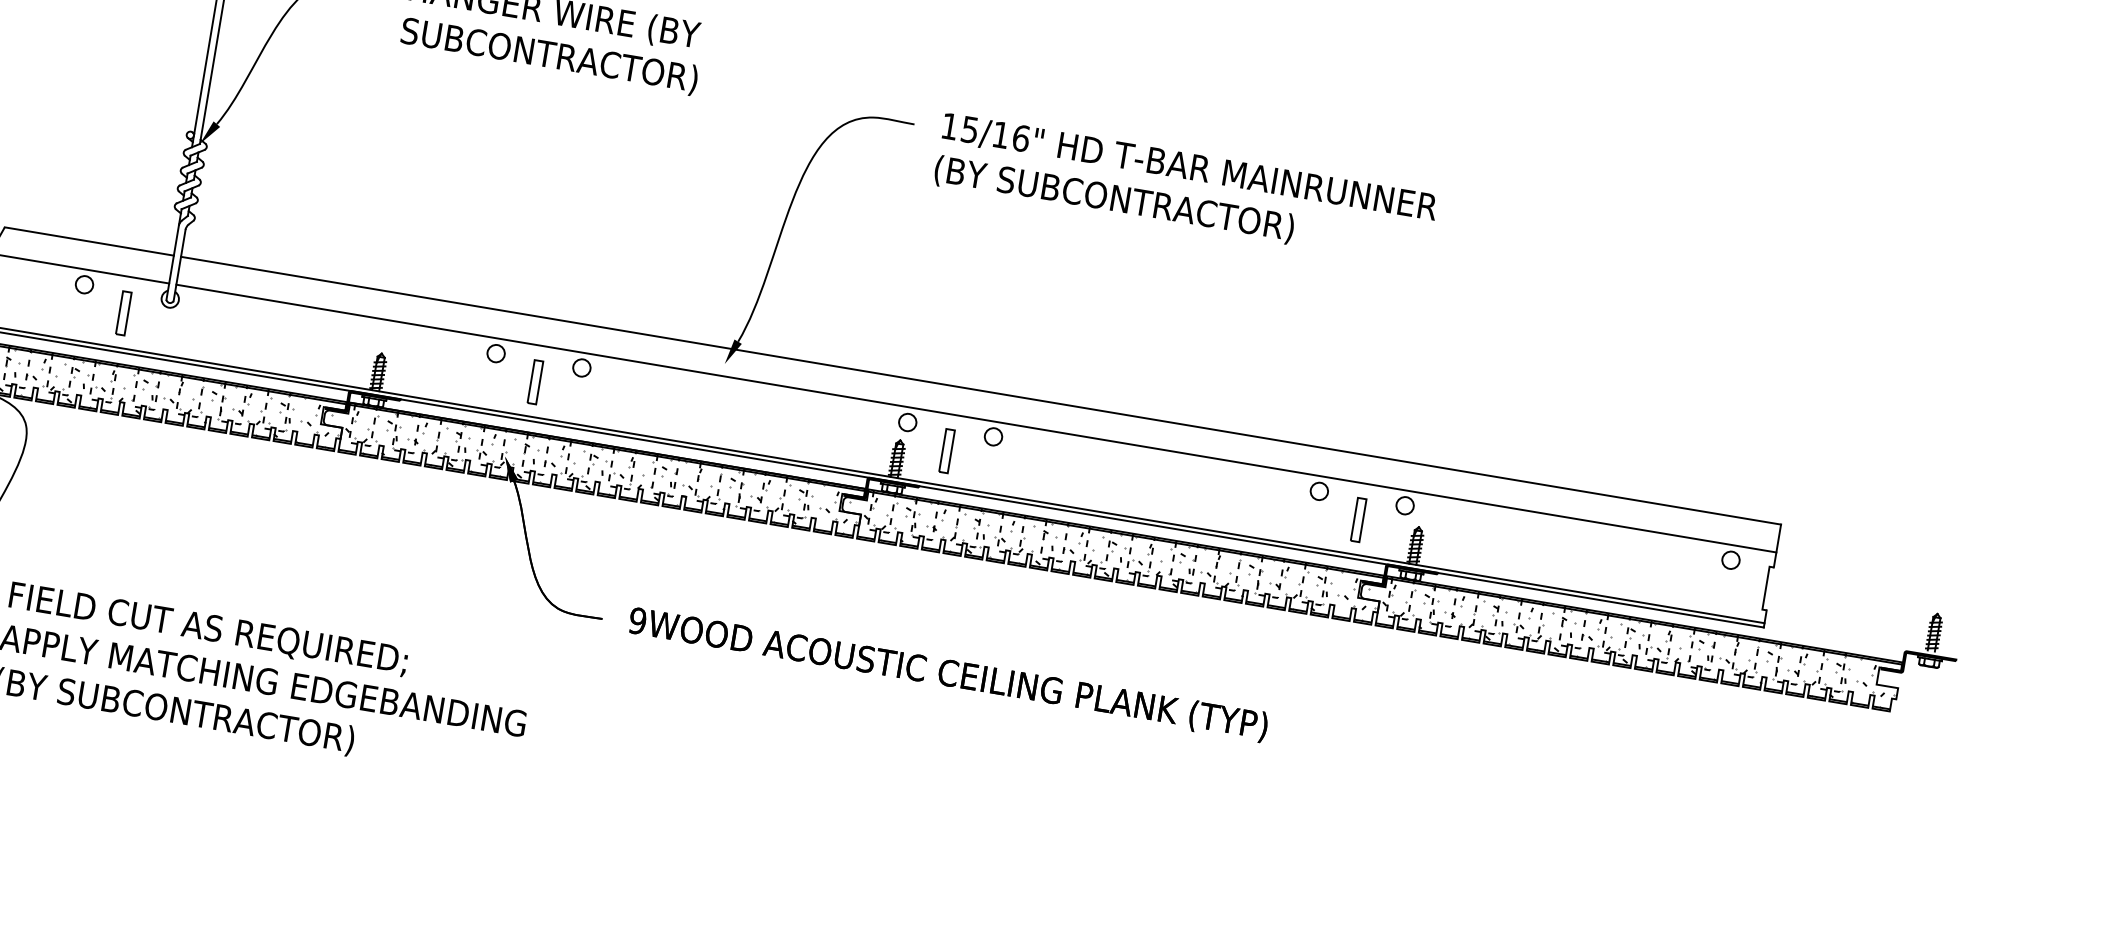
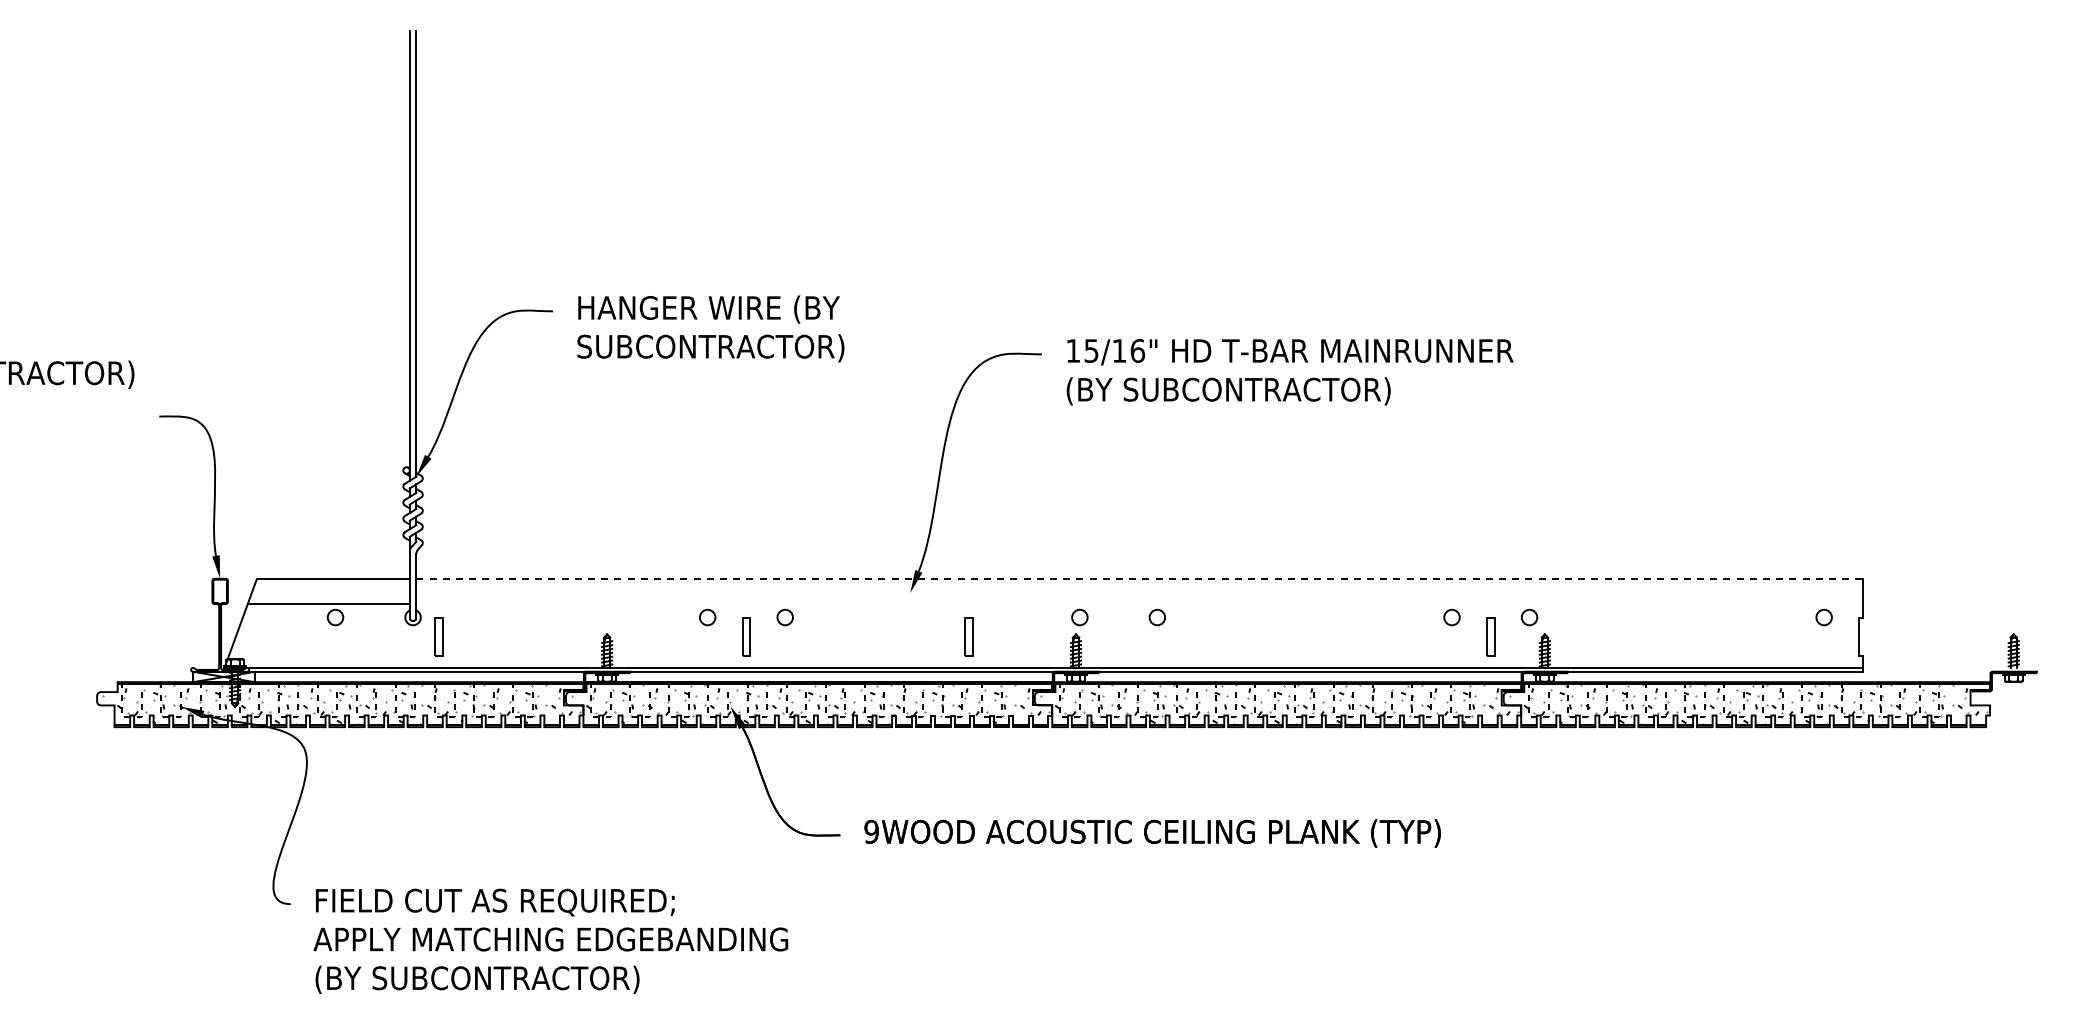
part: (123, 312) -> (438, 636), moved
line: (982, 390) -> (1140, 578), solid -> dashed
line: (976, 418) -> (1139, 603), removed
part: (946, 450) -> (968, 636), moved

